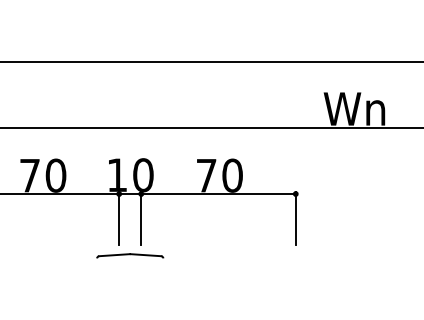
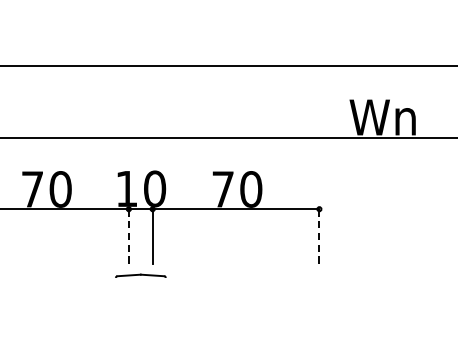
line: (119, 217) -> (129, 234), solid -> dashed
line: (295, 217) -> (319, 234), solid -> dashed
part: (130, 255) -> (141, 275), size x0.7

